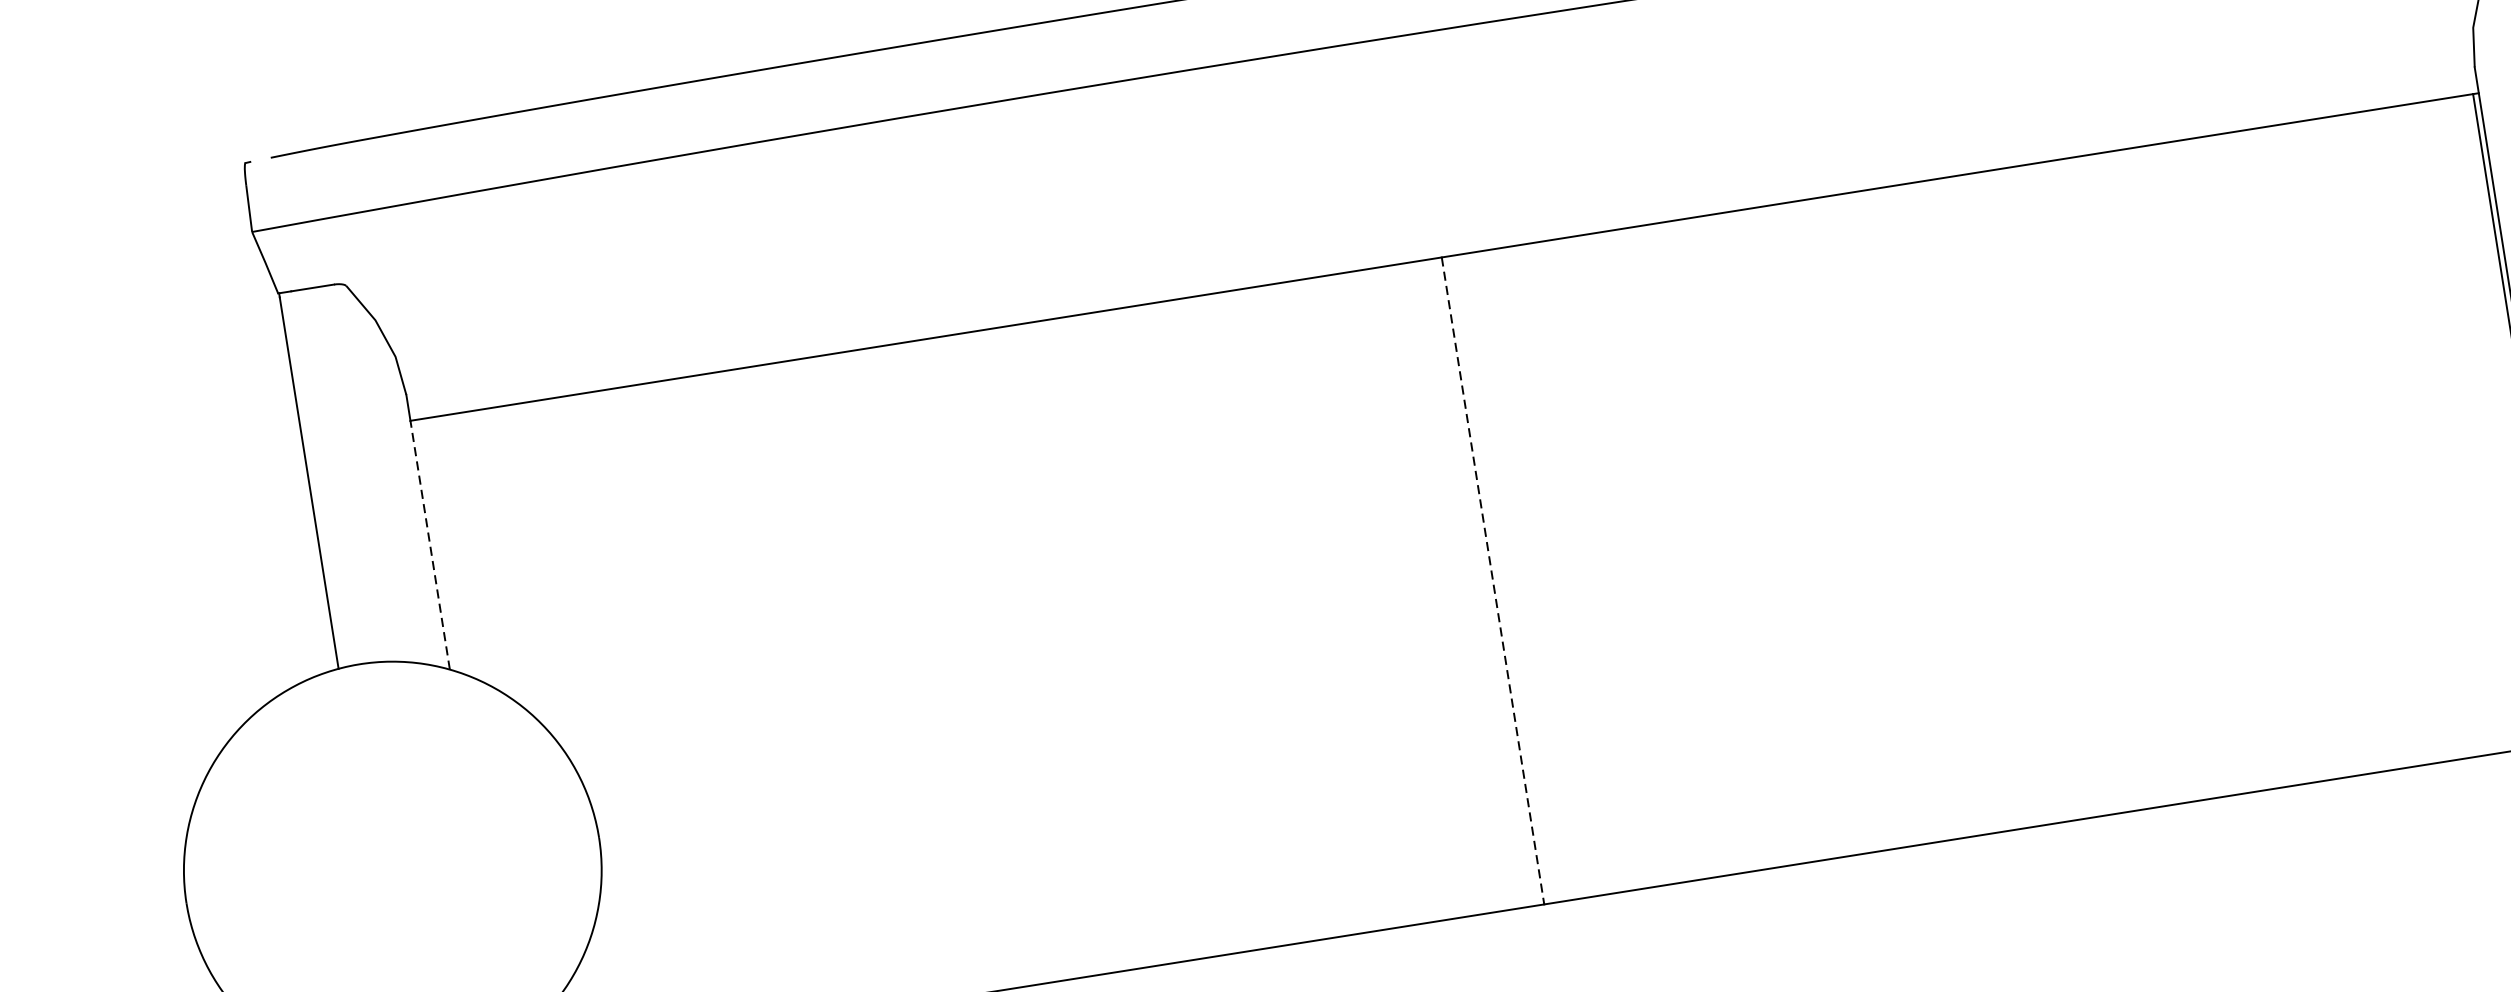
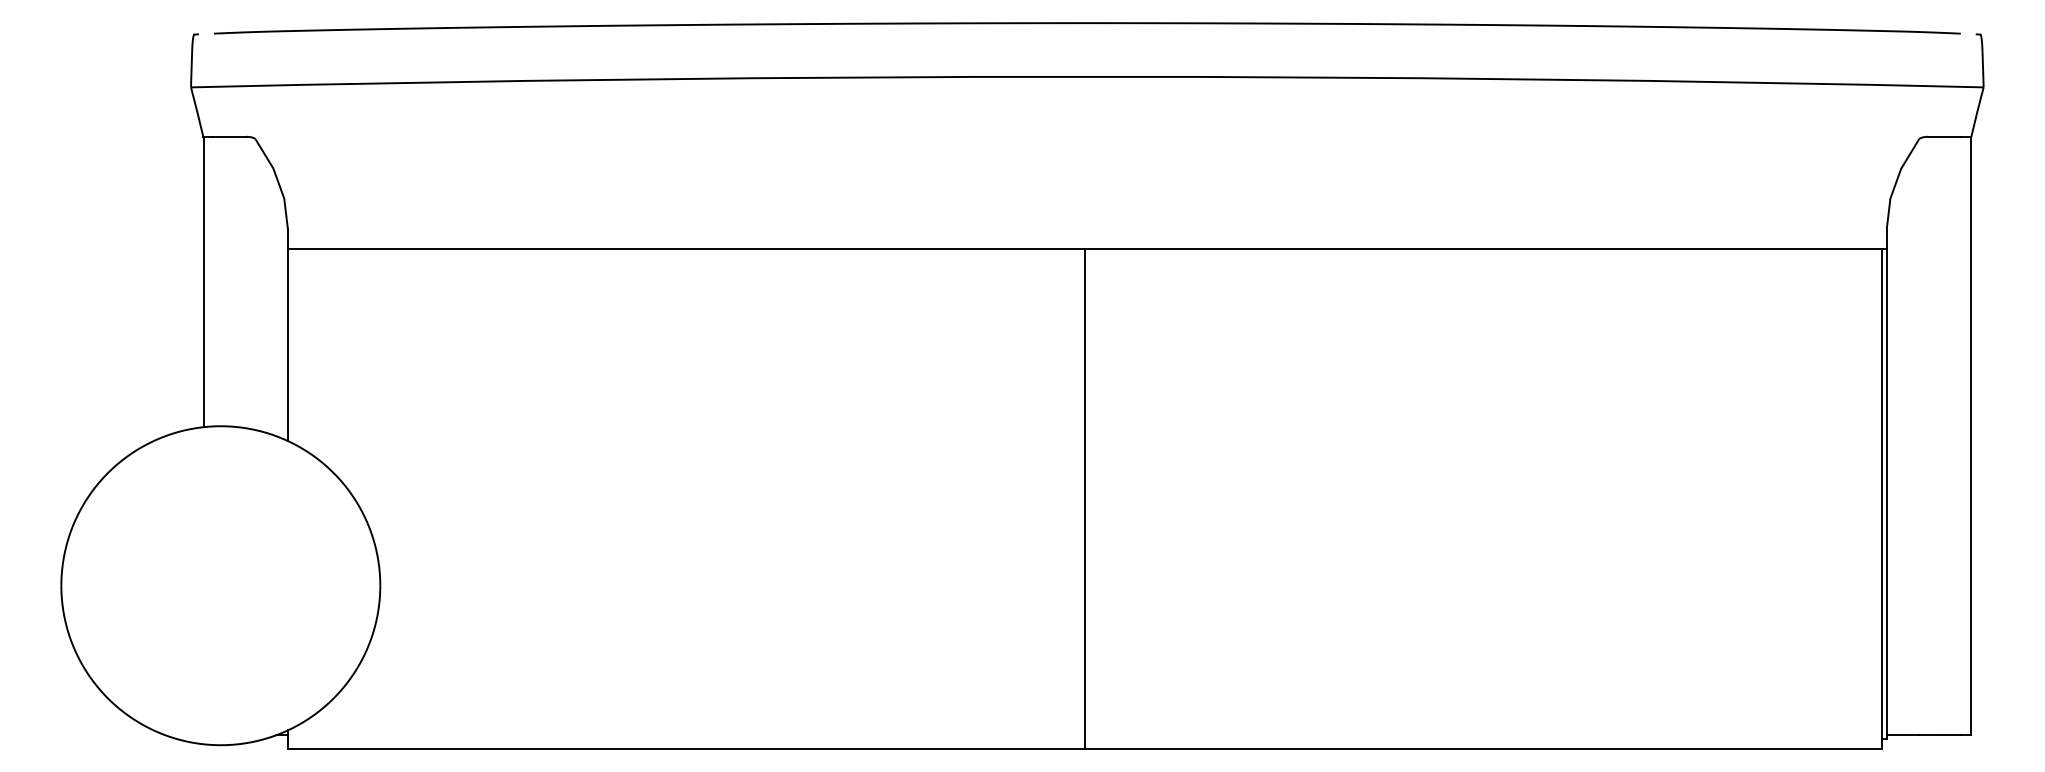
line: (429, 544) -> (287, 344), dashed -> solid
line: (1493, 581) -> (1085, 499), dashed -> solid

